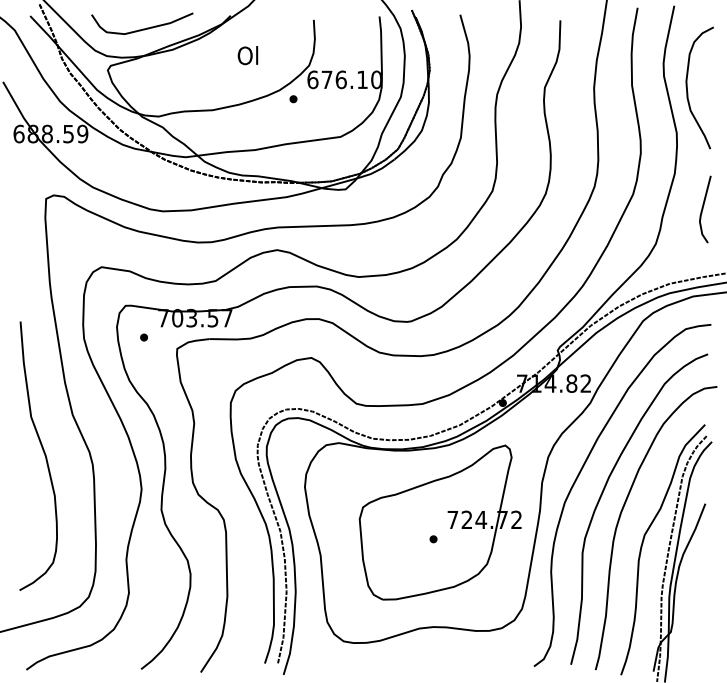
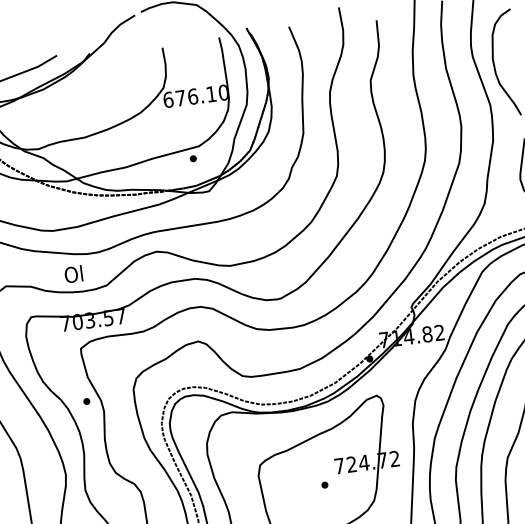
text: (247, 55) -> (73, 274), moved
part: (293, 99) -> (193, 158), moved
part: (143, 337) -> (86, 401), moved

